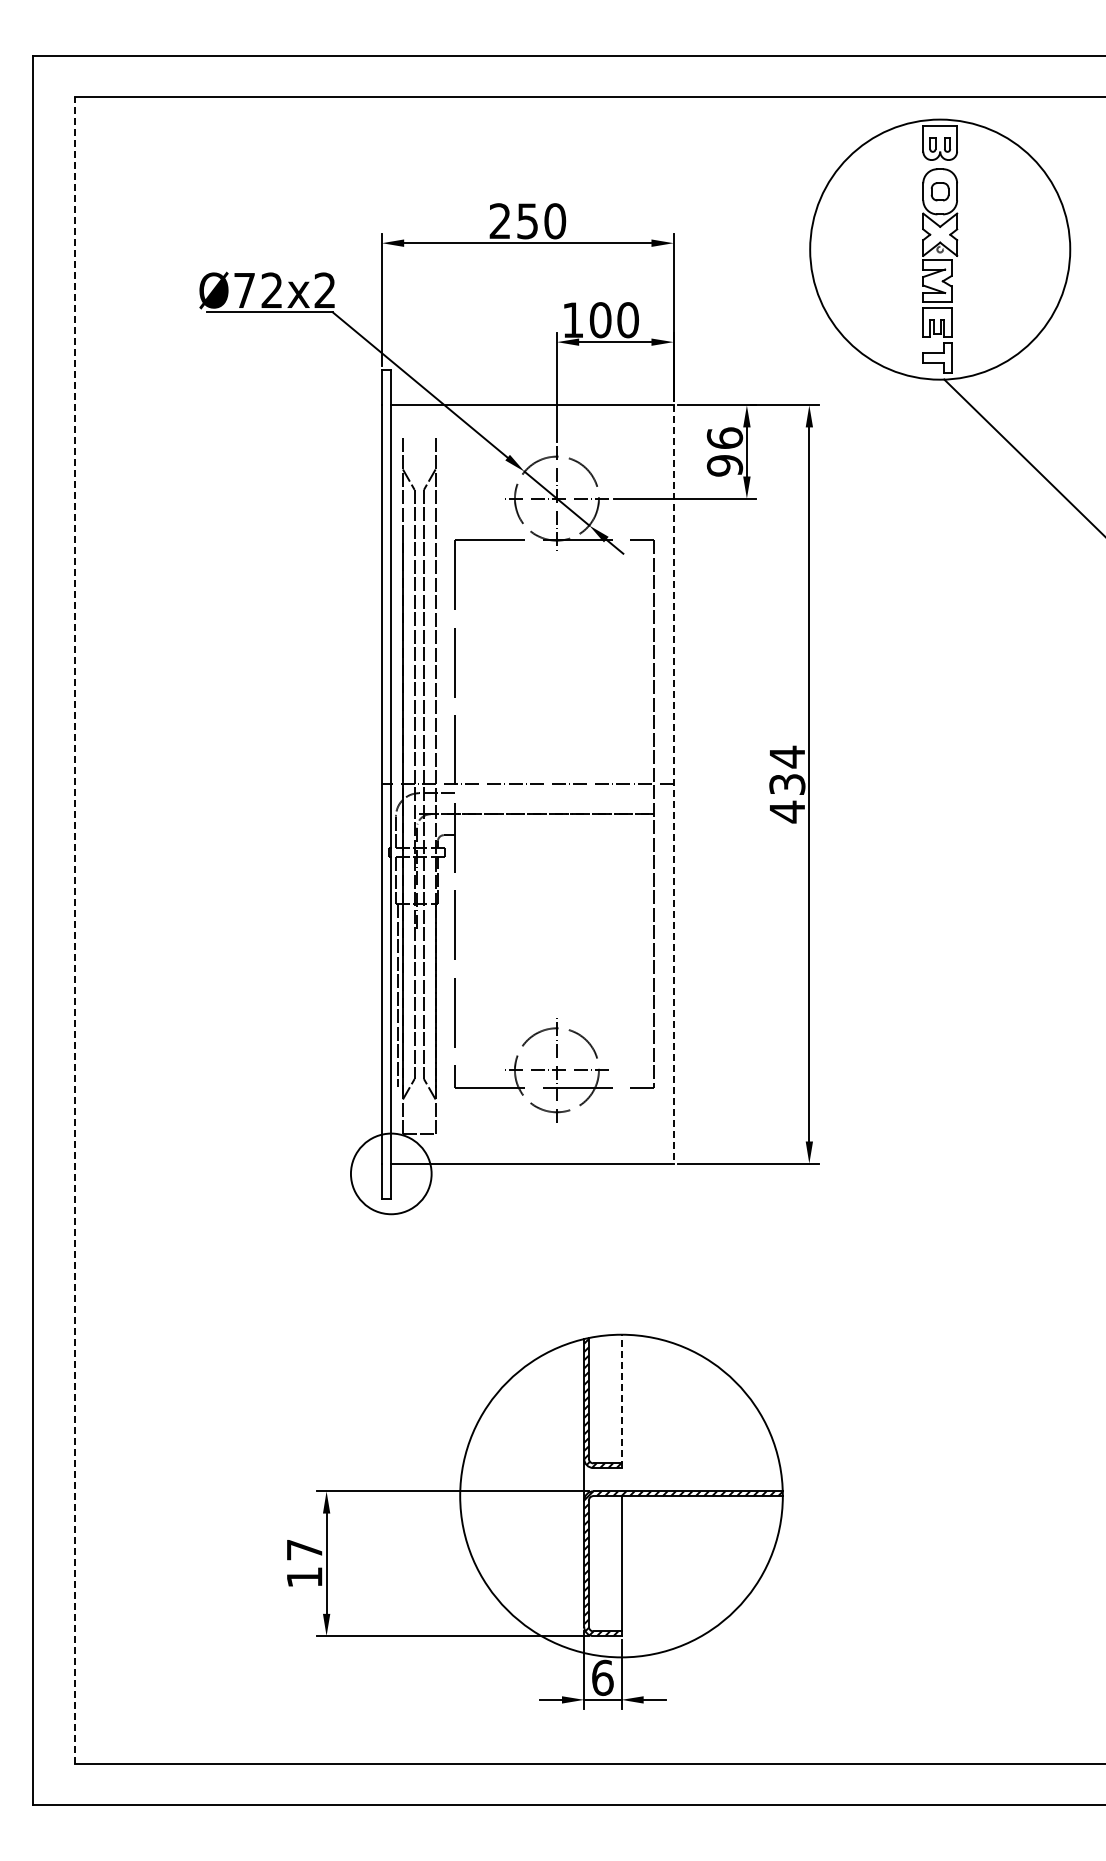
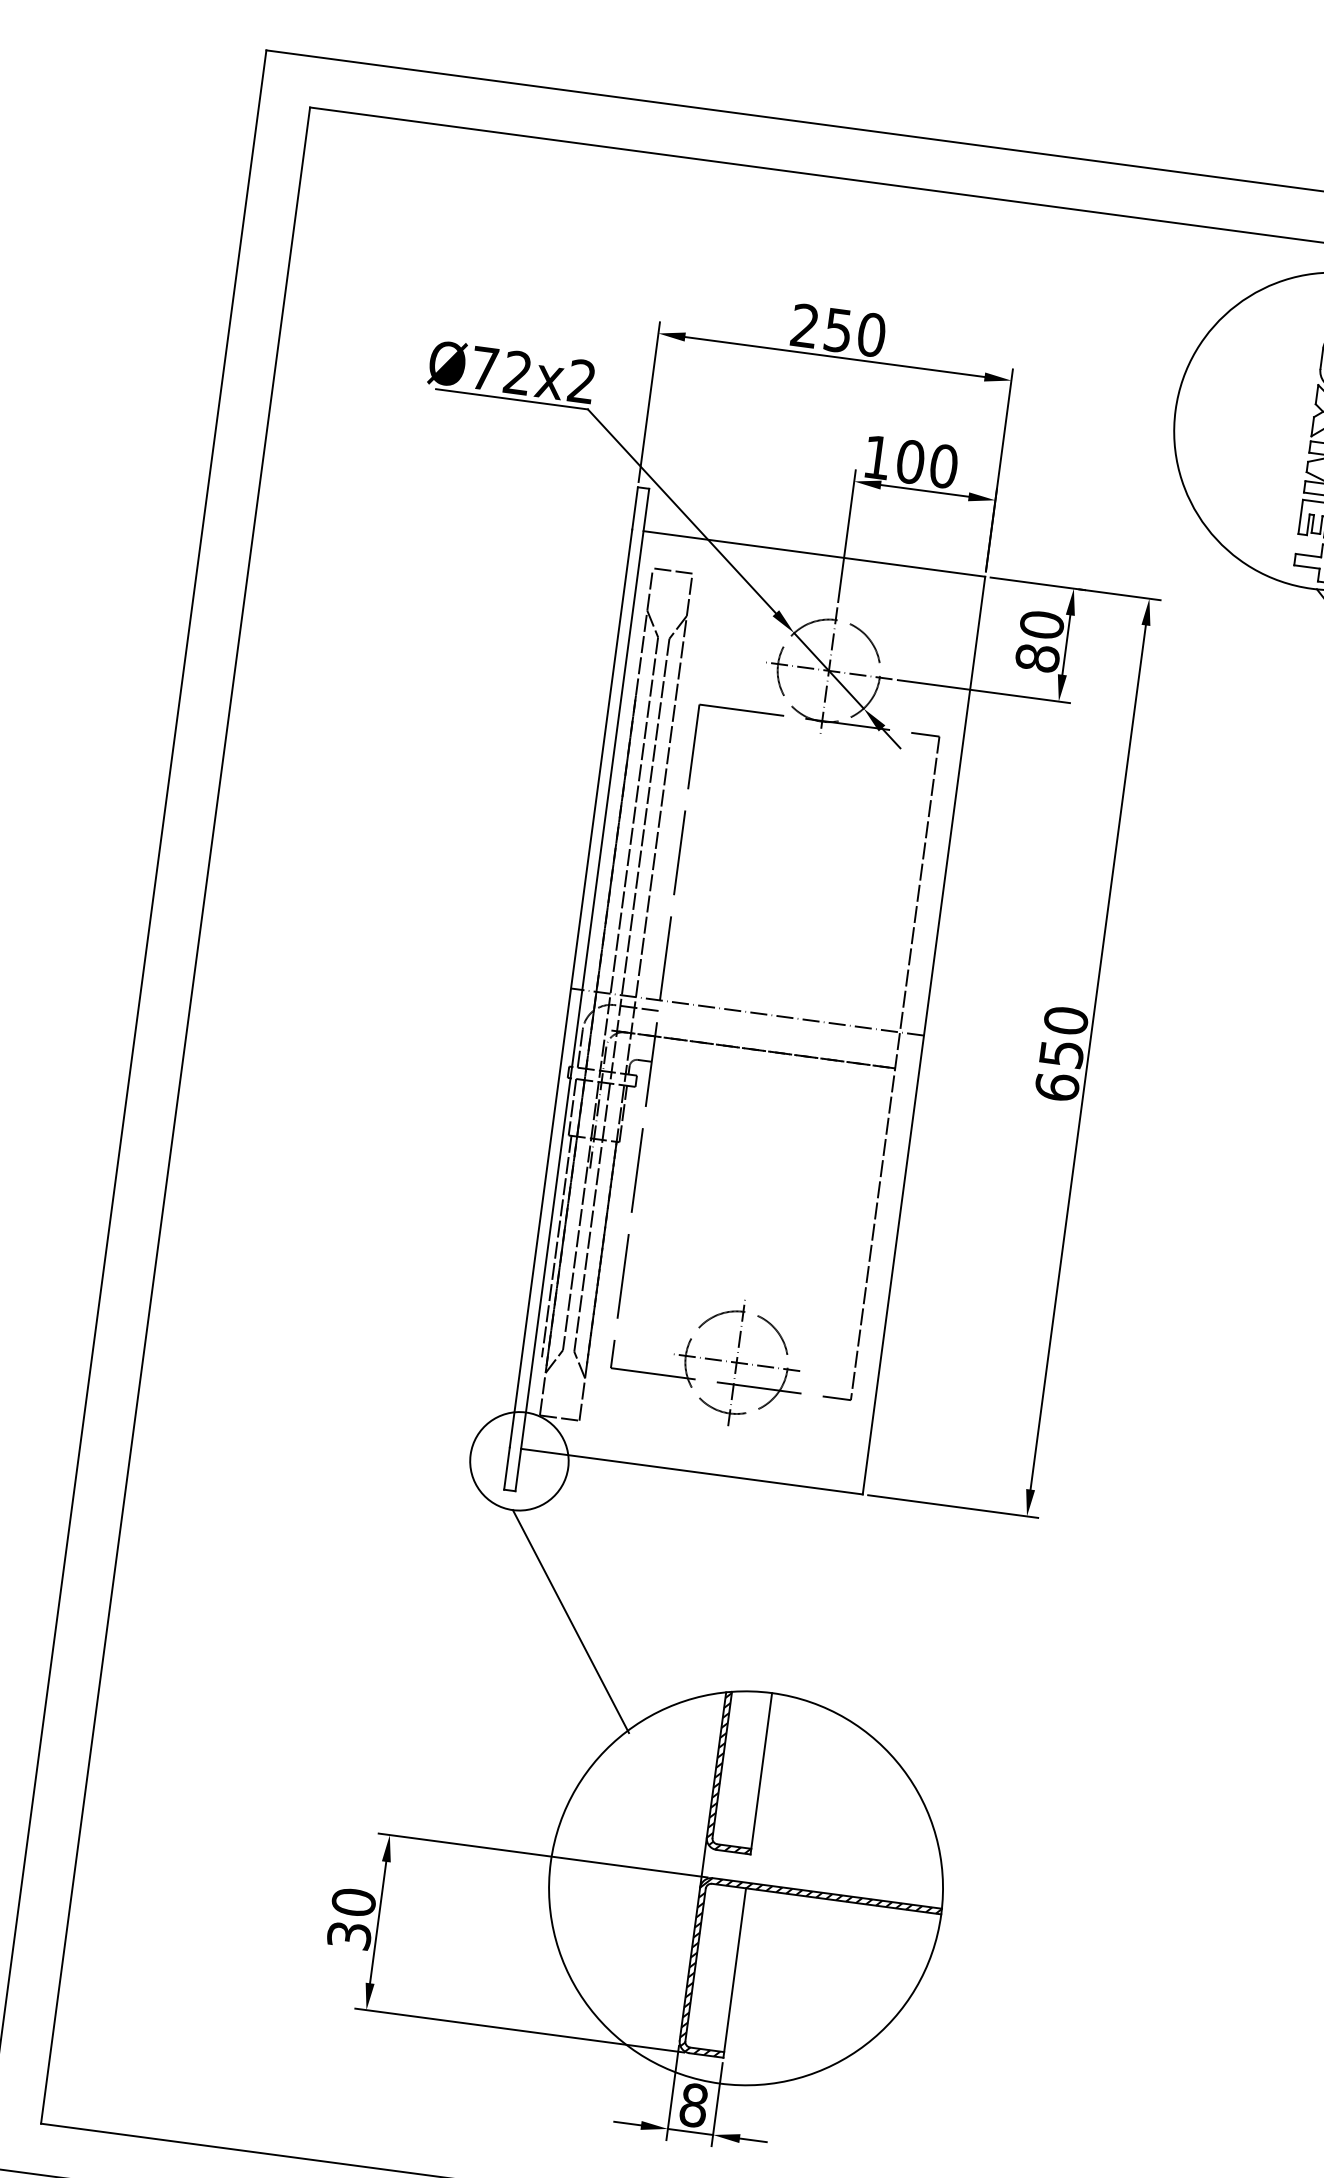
line: (418, 434) -> (671, 570), added
text: (724, 451) -> (1039, 640), 96 -> 80
line: (673, 784) -> (923, 1035), dashed -> solid
text: (787, 784) -> (1061, 1054), 434 -> 650
line: (74, 930) -> (175, 1115), dashed -> solid
line: (450, 1298) -> (570, 1621), added
line: (621, 1401) -> (761, 1773), dashed -> solid
text: (304, 1563) -> (351, 1918), 17 -> 30
text: (602, 1677) -> (693, 2104), 6 -> 8

